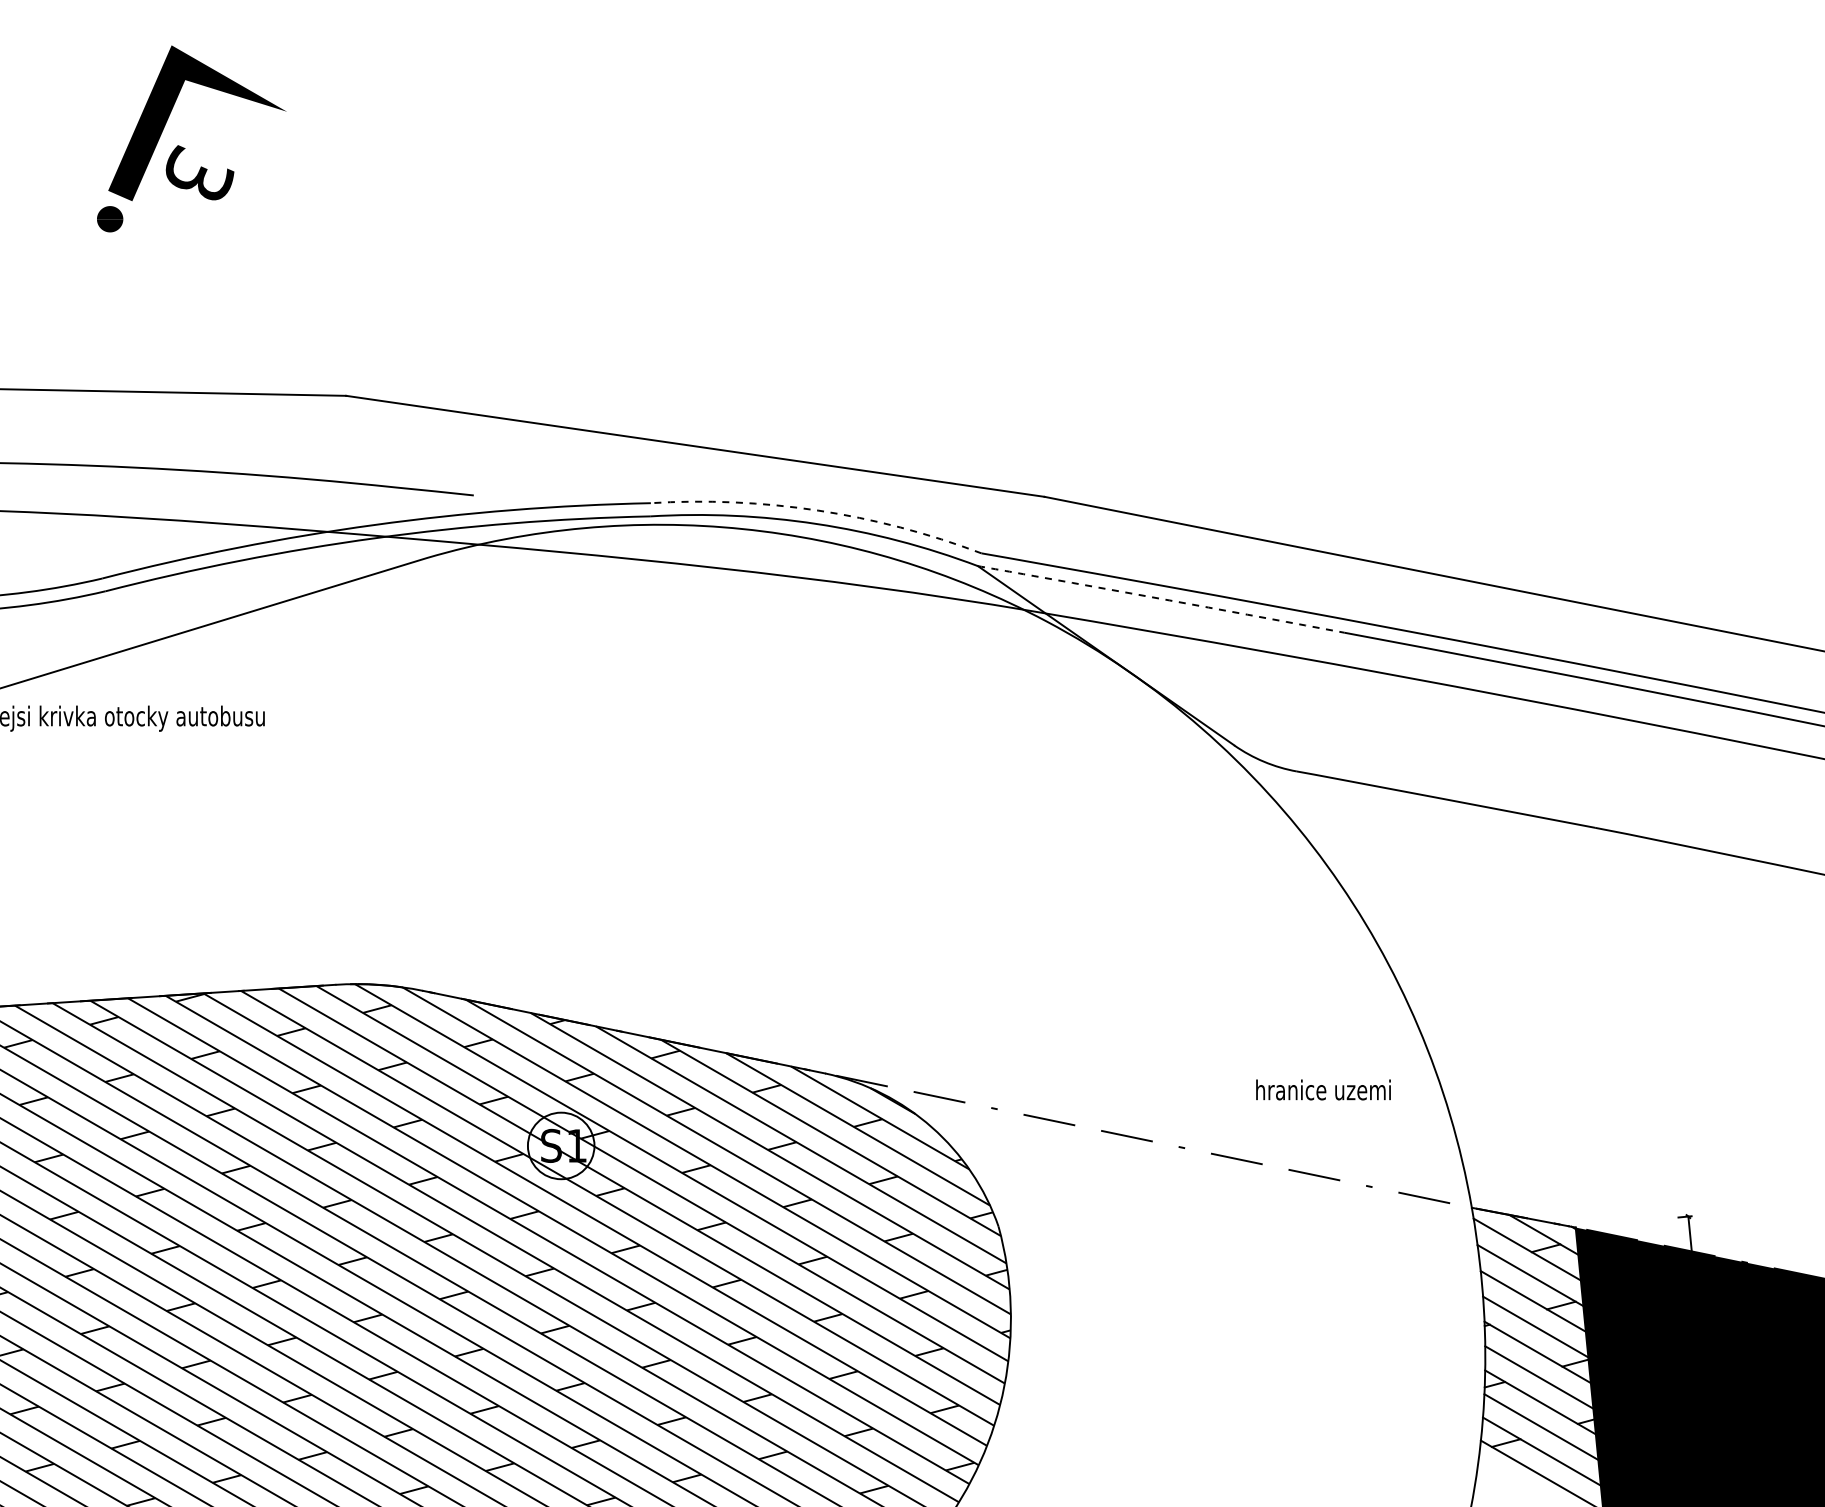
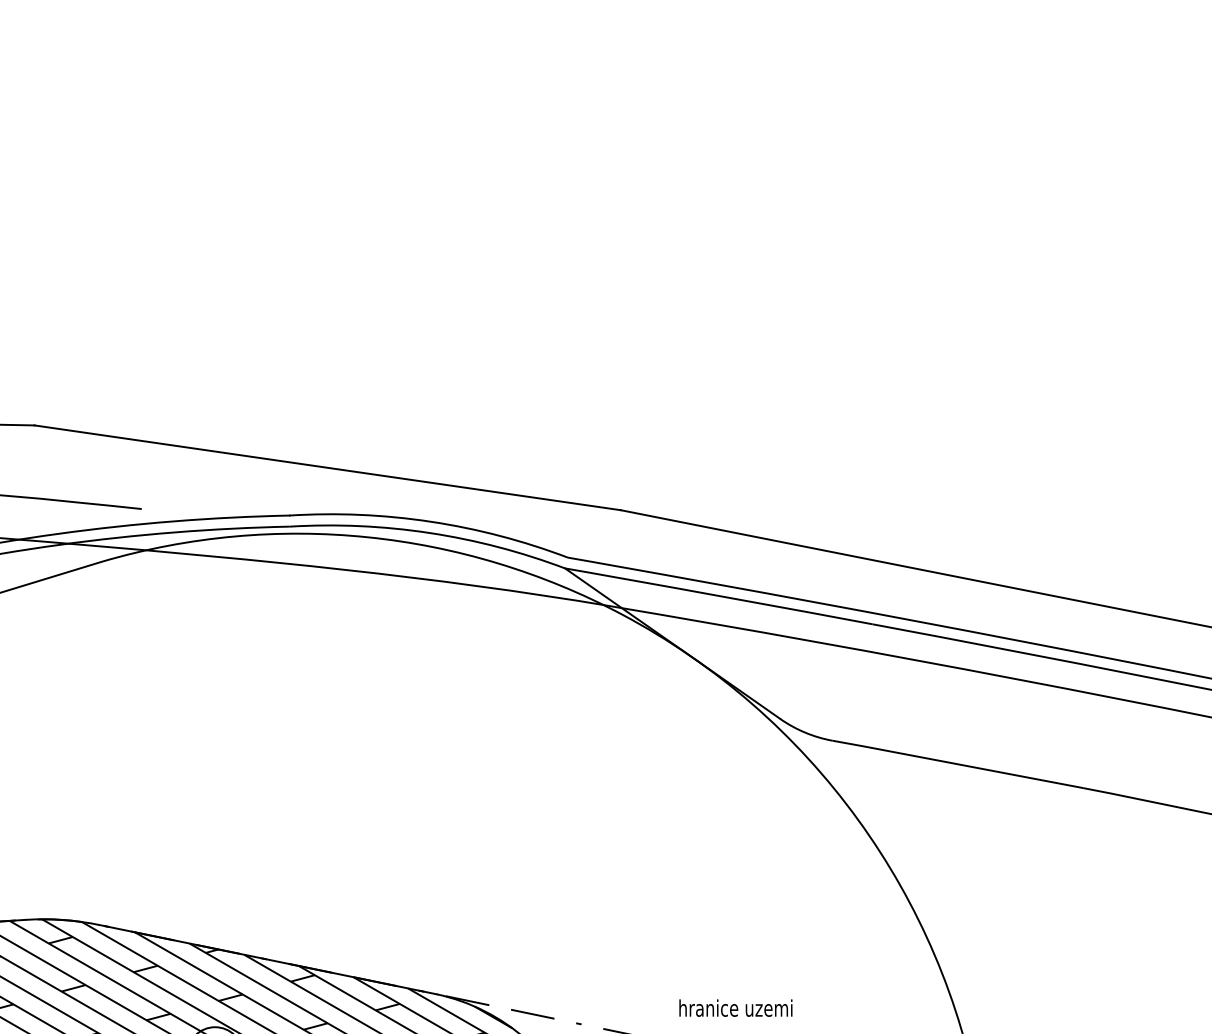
arc: (818, 510) -> (431, 521), dashed -> solid
line: (1158, 598) -> (716, 595), dashed -> solid
text: (1323, 1089) -> (735, 1007), moved

